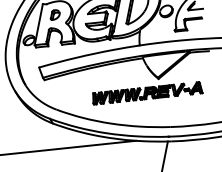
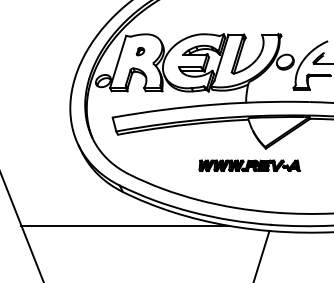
part: (55, 14) -> (140, 51), size x0.6
part: (147, 93) -> (249, 165), size x0.7

